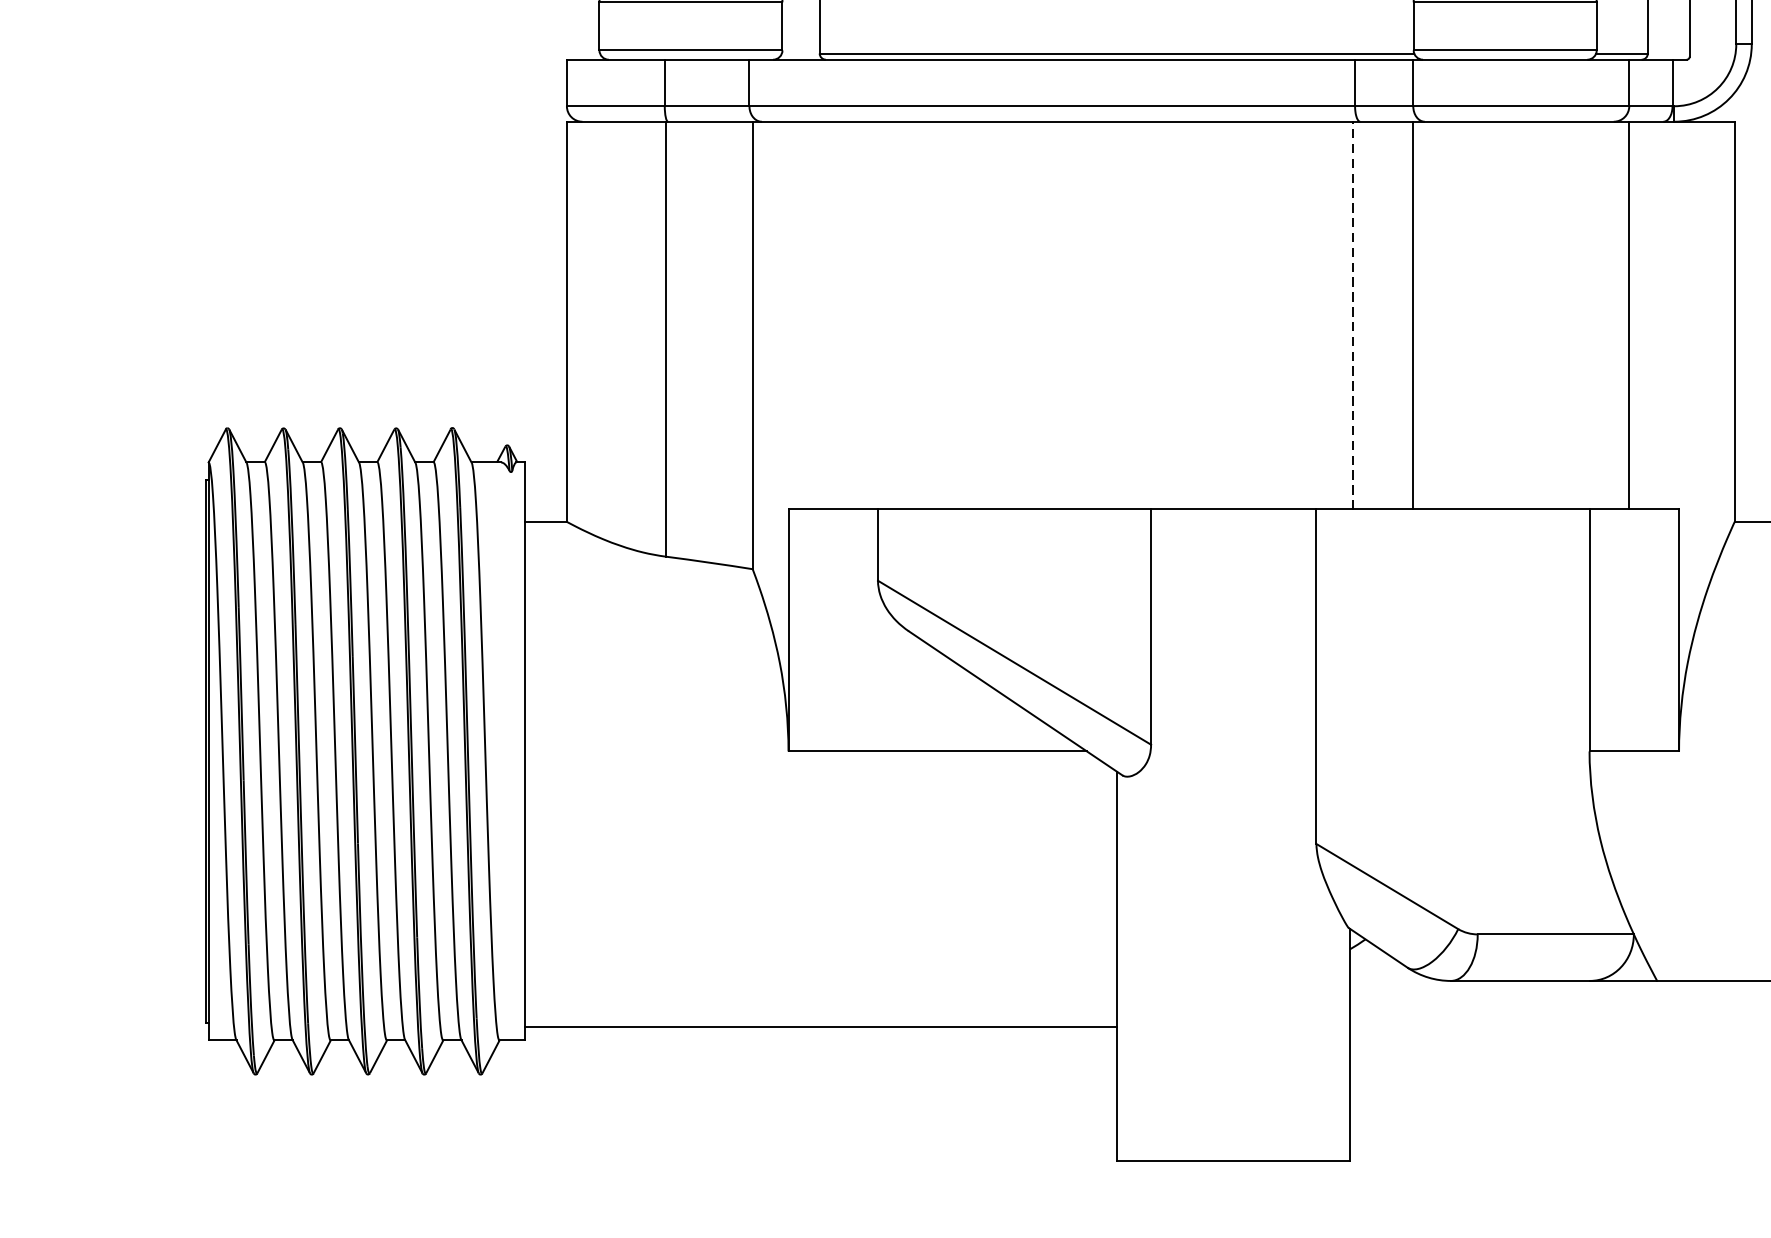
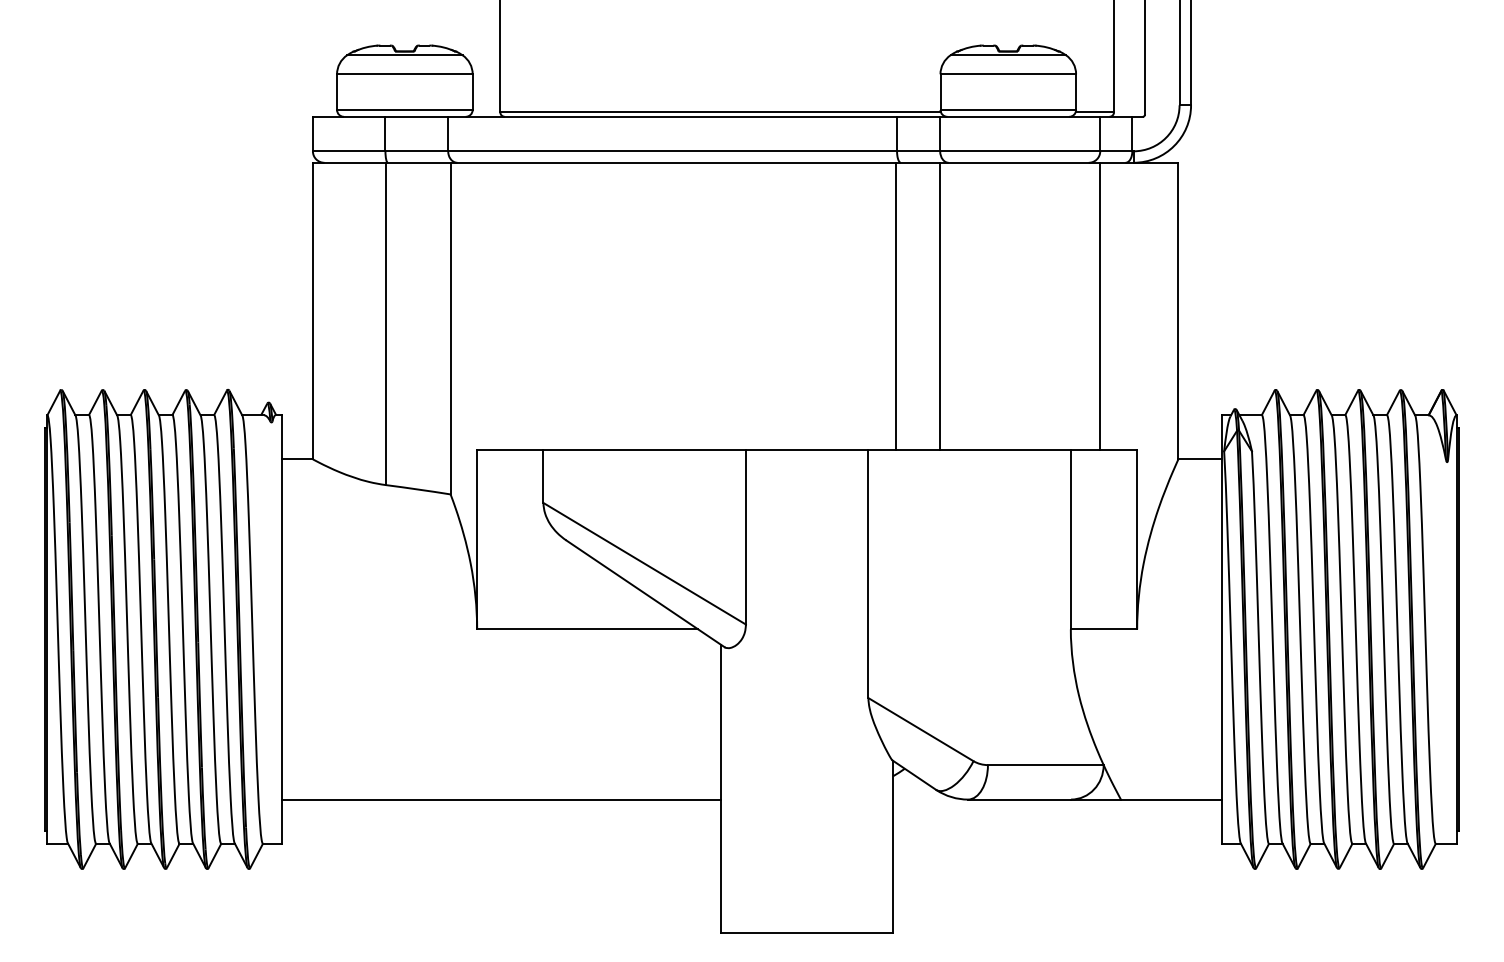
line: (1352, 315) -> (895, 306), dashed -> solid
line: (820, 1026) -> (500, 799), moved

